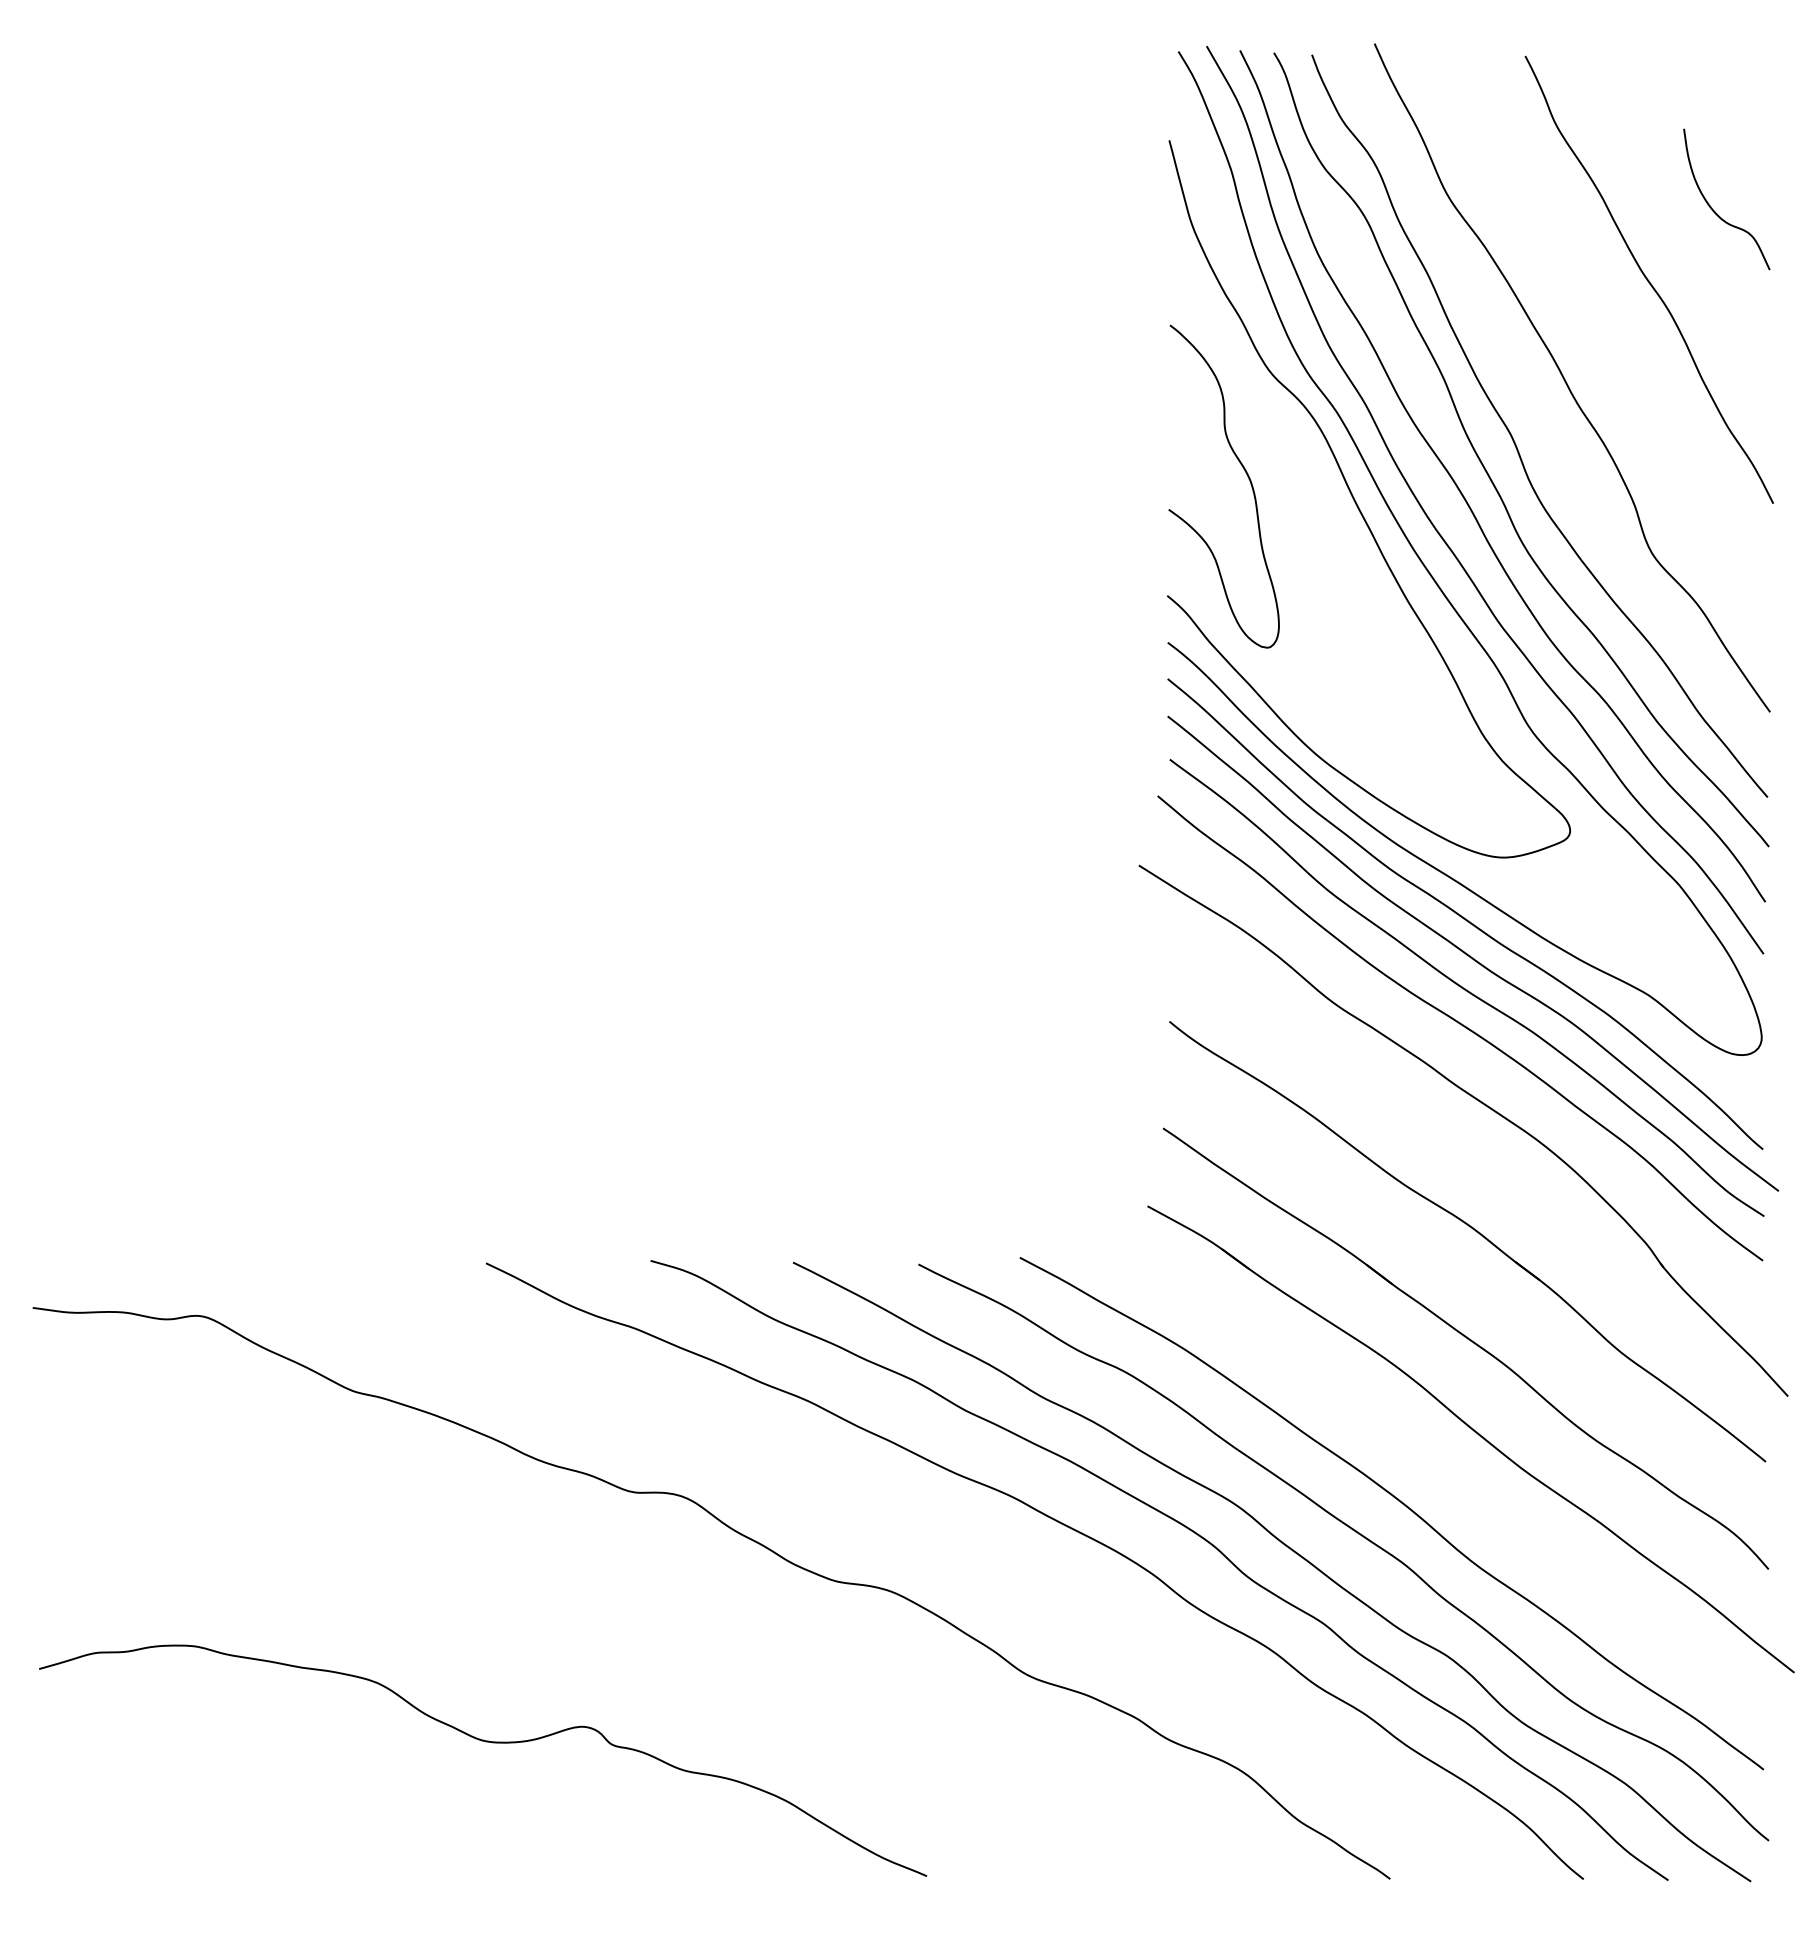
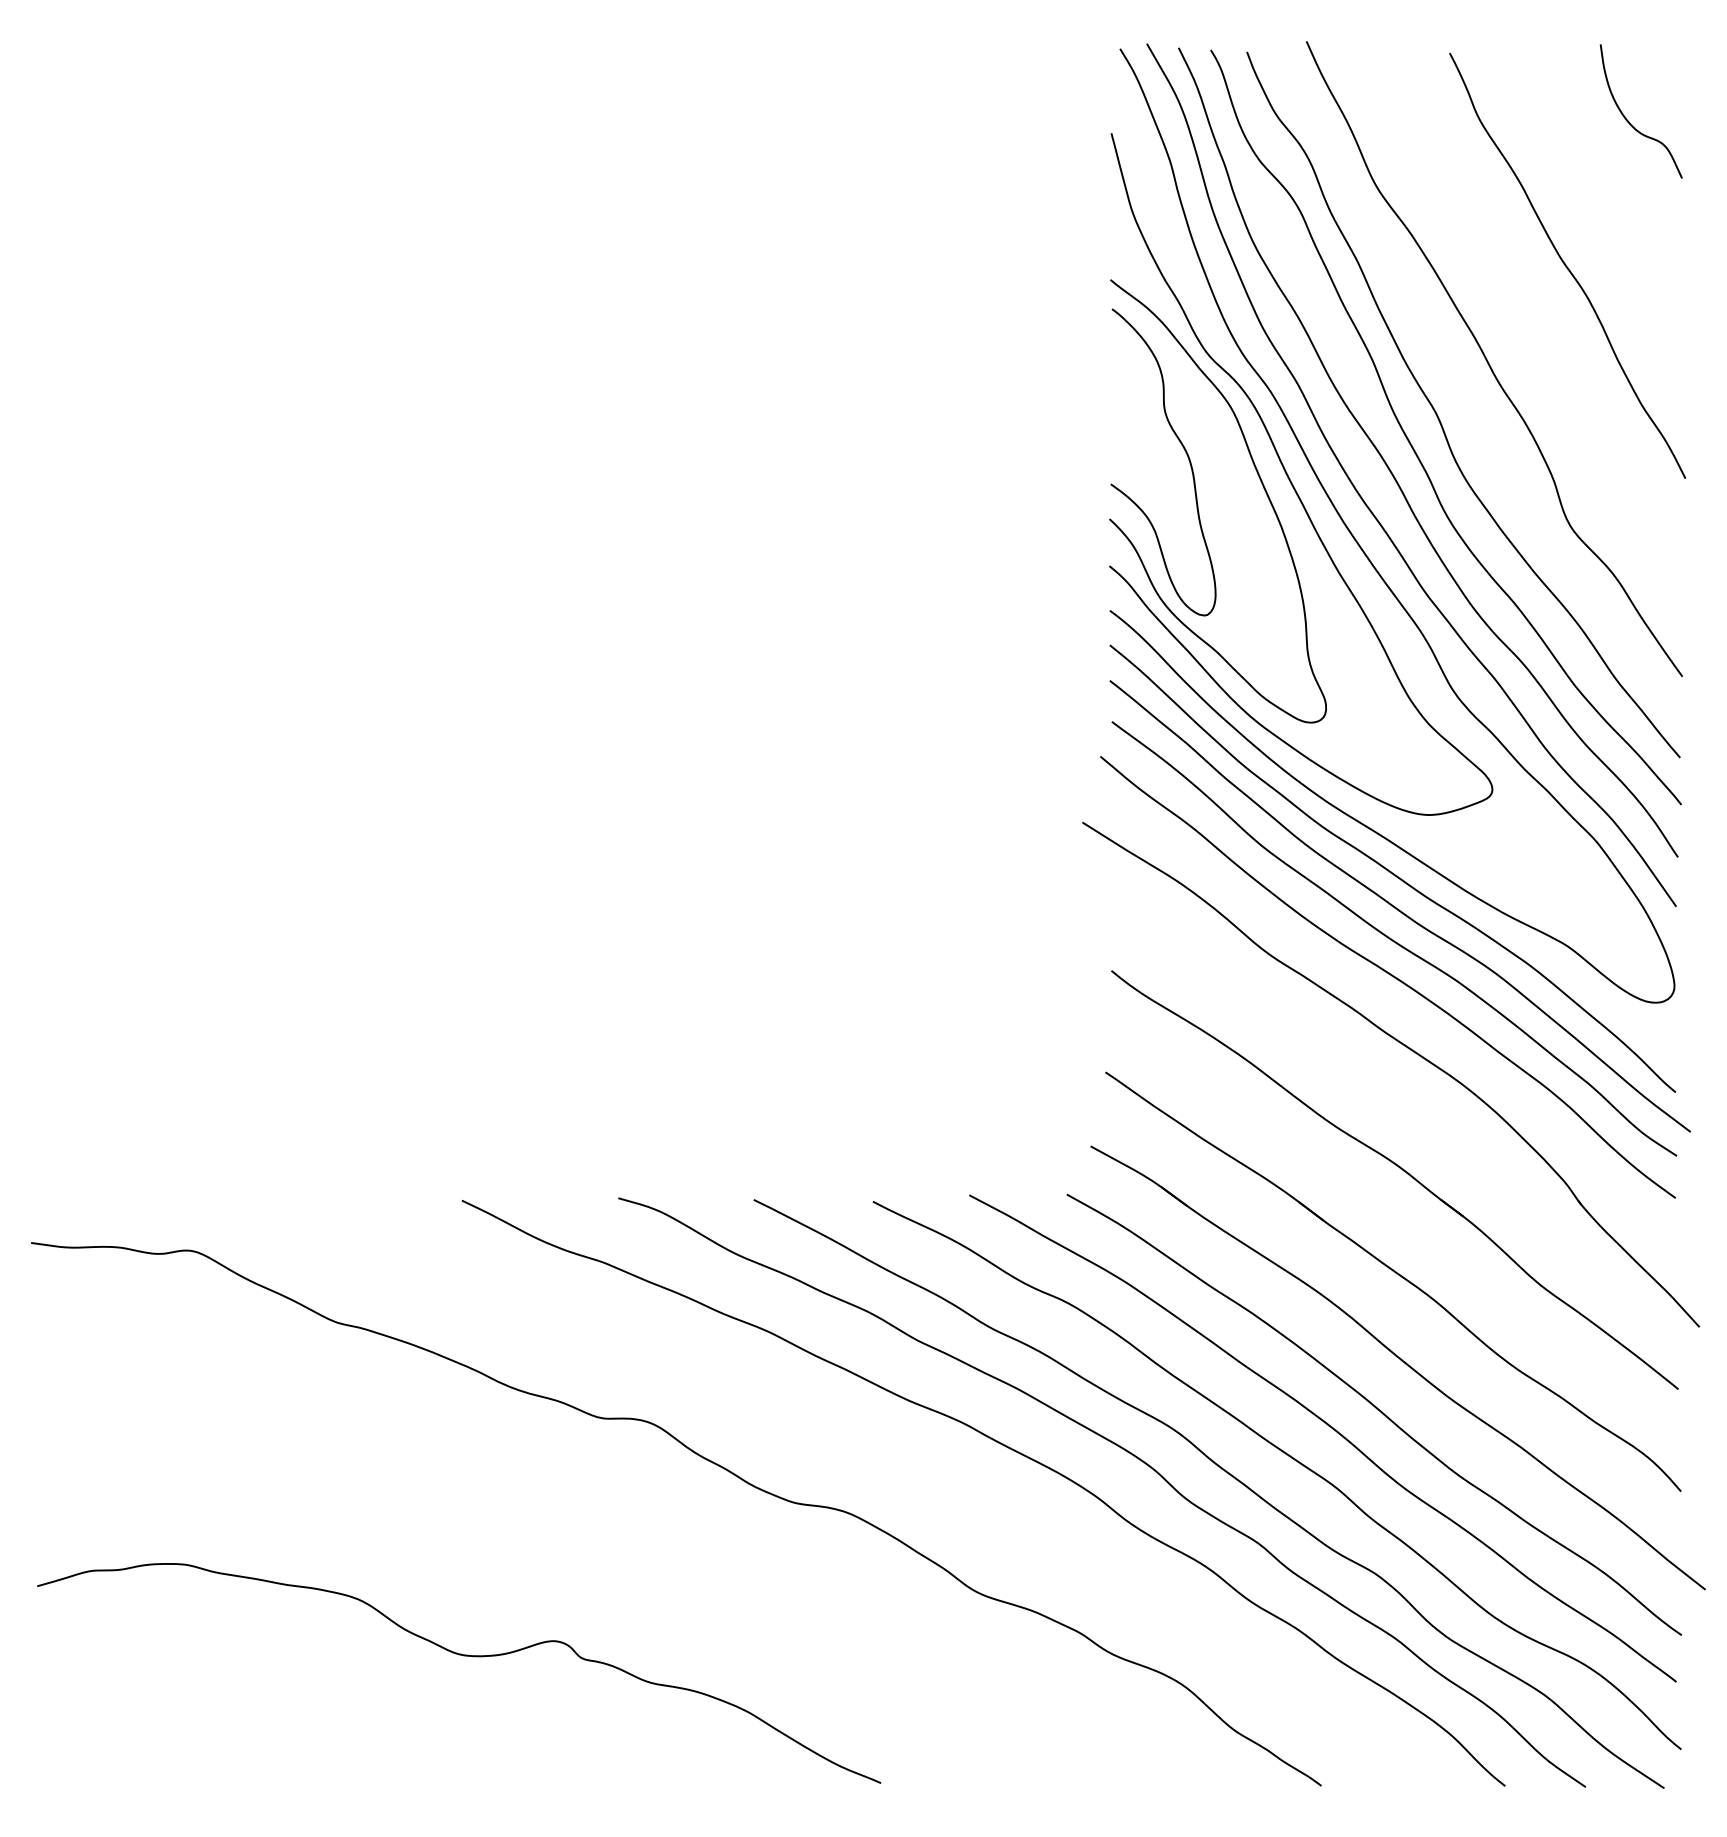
curve: (1714, 210) -> (1629, 121), moved
curve: (1327, 509) -> (1261, 484), added
curve: (1448, 1483) -> (1376, 1409), added

